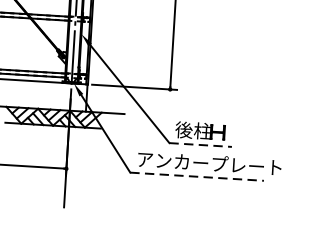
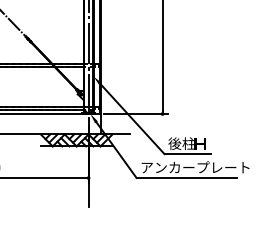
line: (201, 145) -> (188, 154), dashed -> solid
line: (198, 177) -> (187, 178), dashed -> solid

